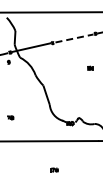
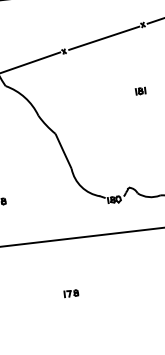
line: (74, 38) -> (104, 38), dashed -> solid
part: (54, 169) -> (71, 292), moved

